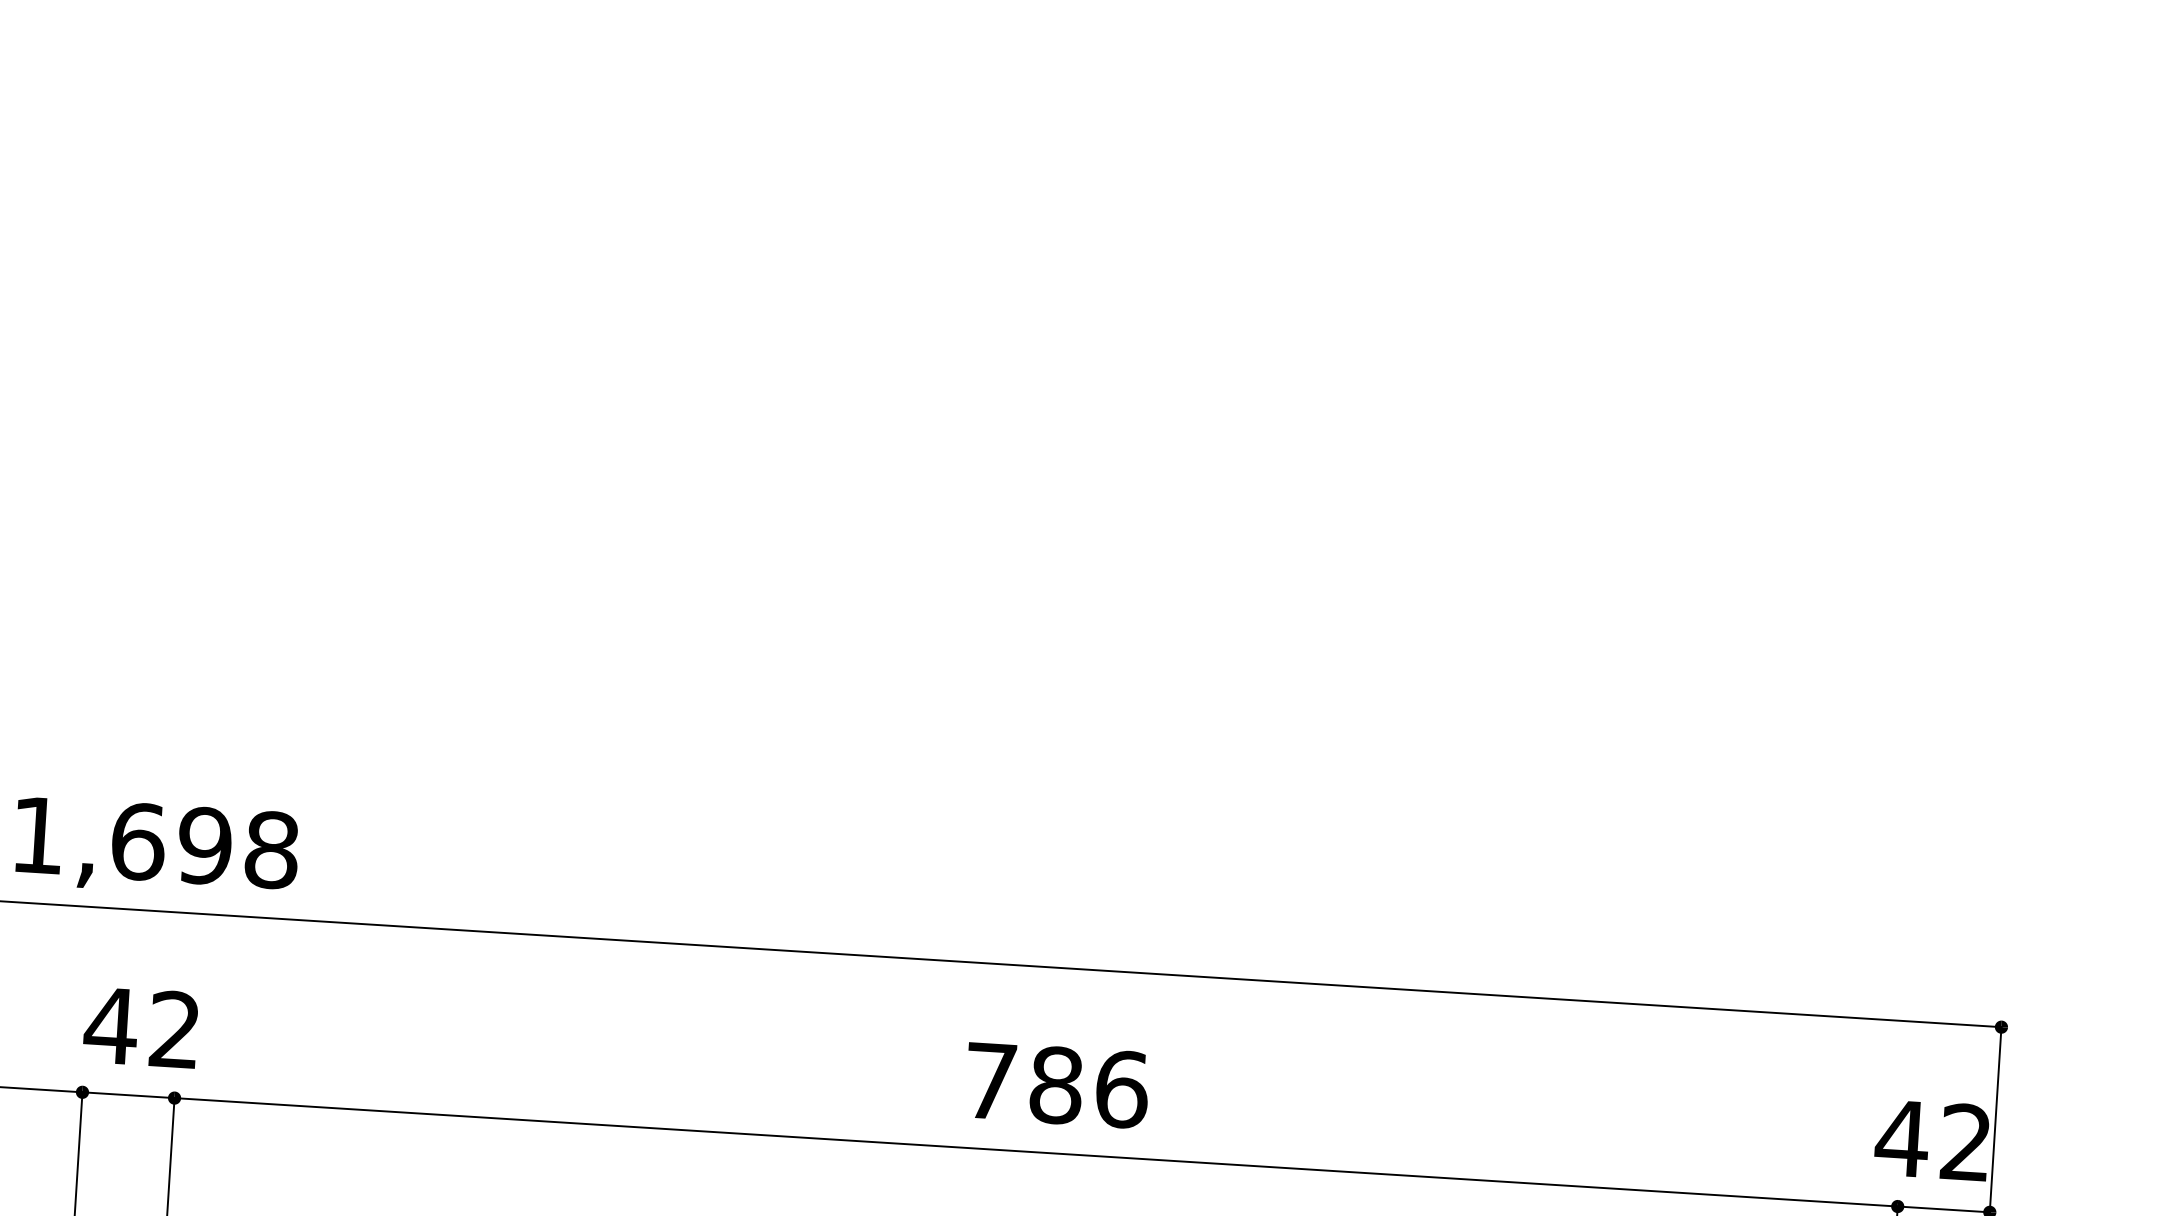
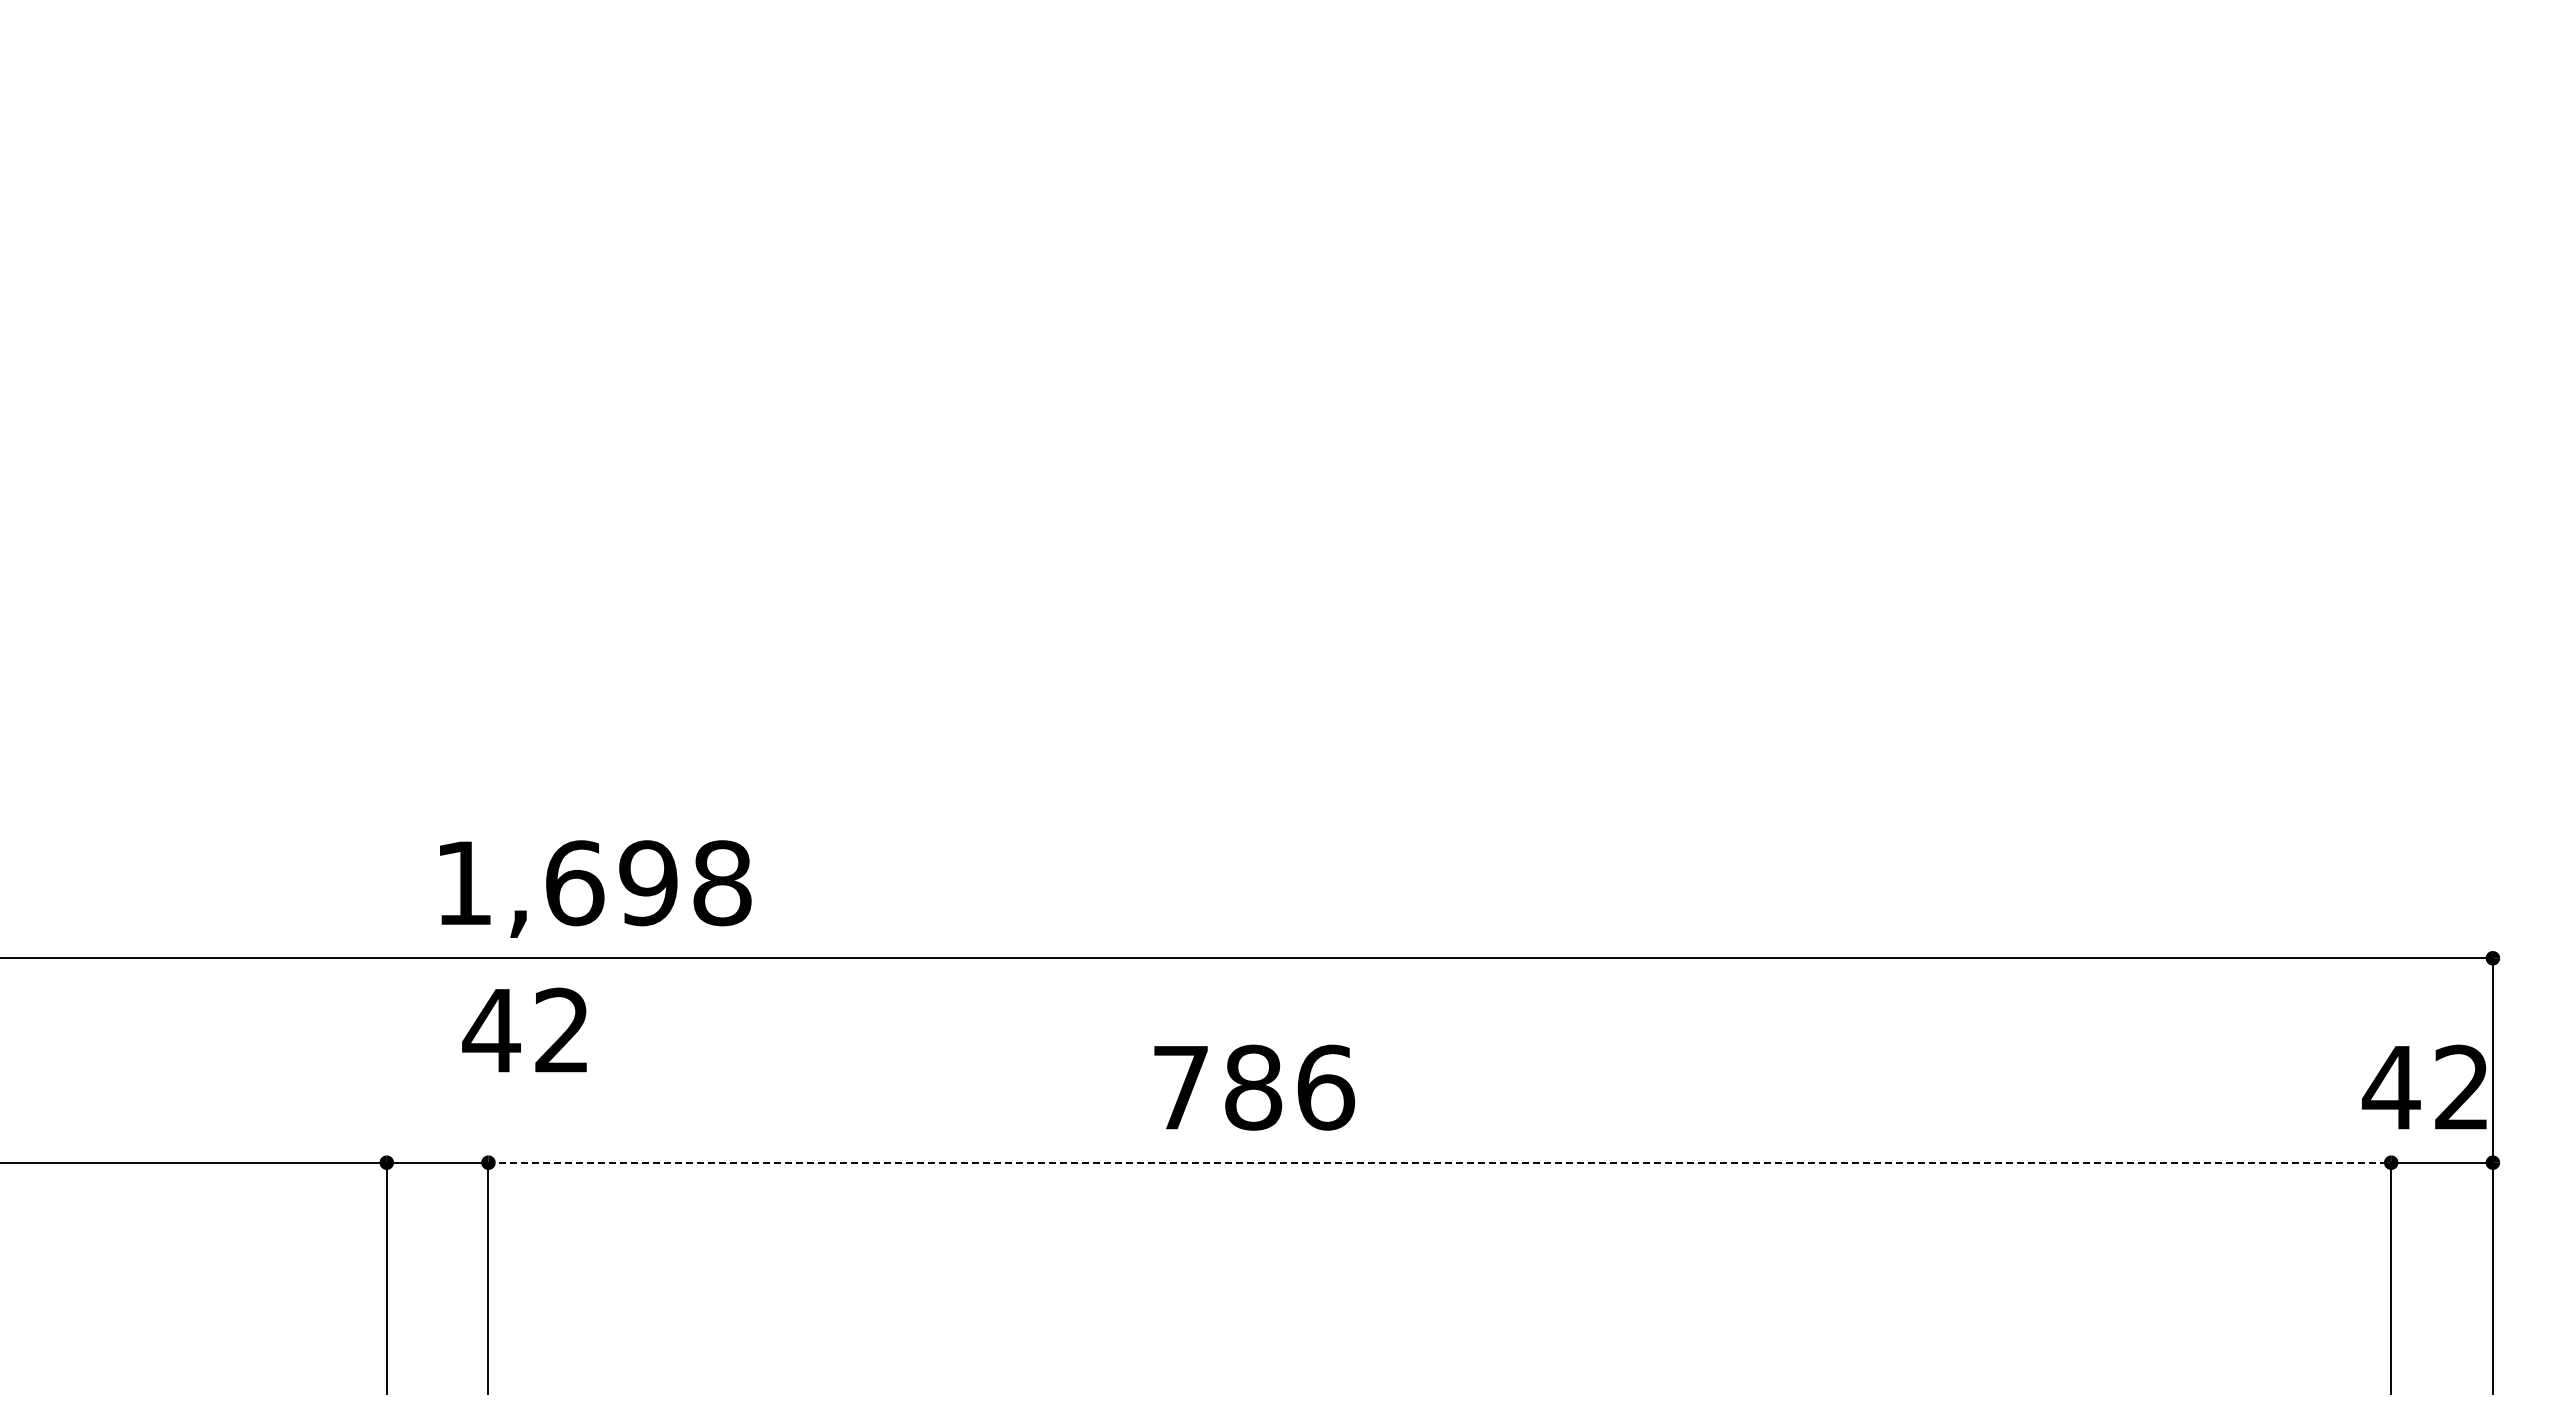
text: (156, 847) -> (595, 888), moved
text: (140, 1026) -> (524, 1029), moved
text: (1057, 1085) -> (1254, 1087), moved
line: (1036, 1152) -> (1440, 1162), solid -> dashed

